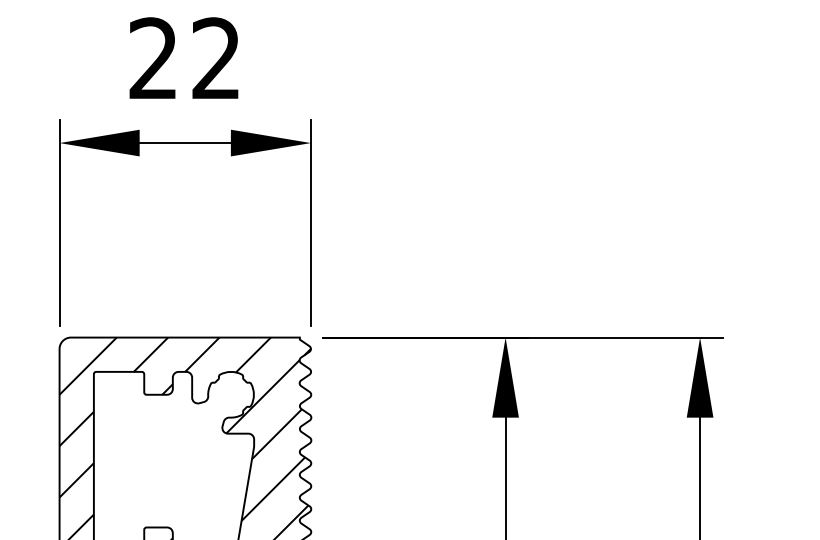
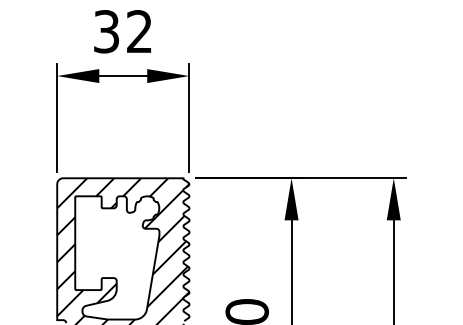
text: (153, 58) -> (106, 31), 22 -> 32

